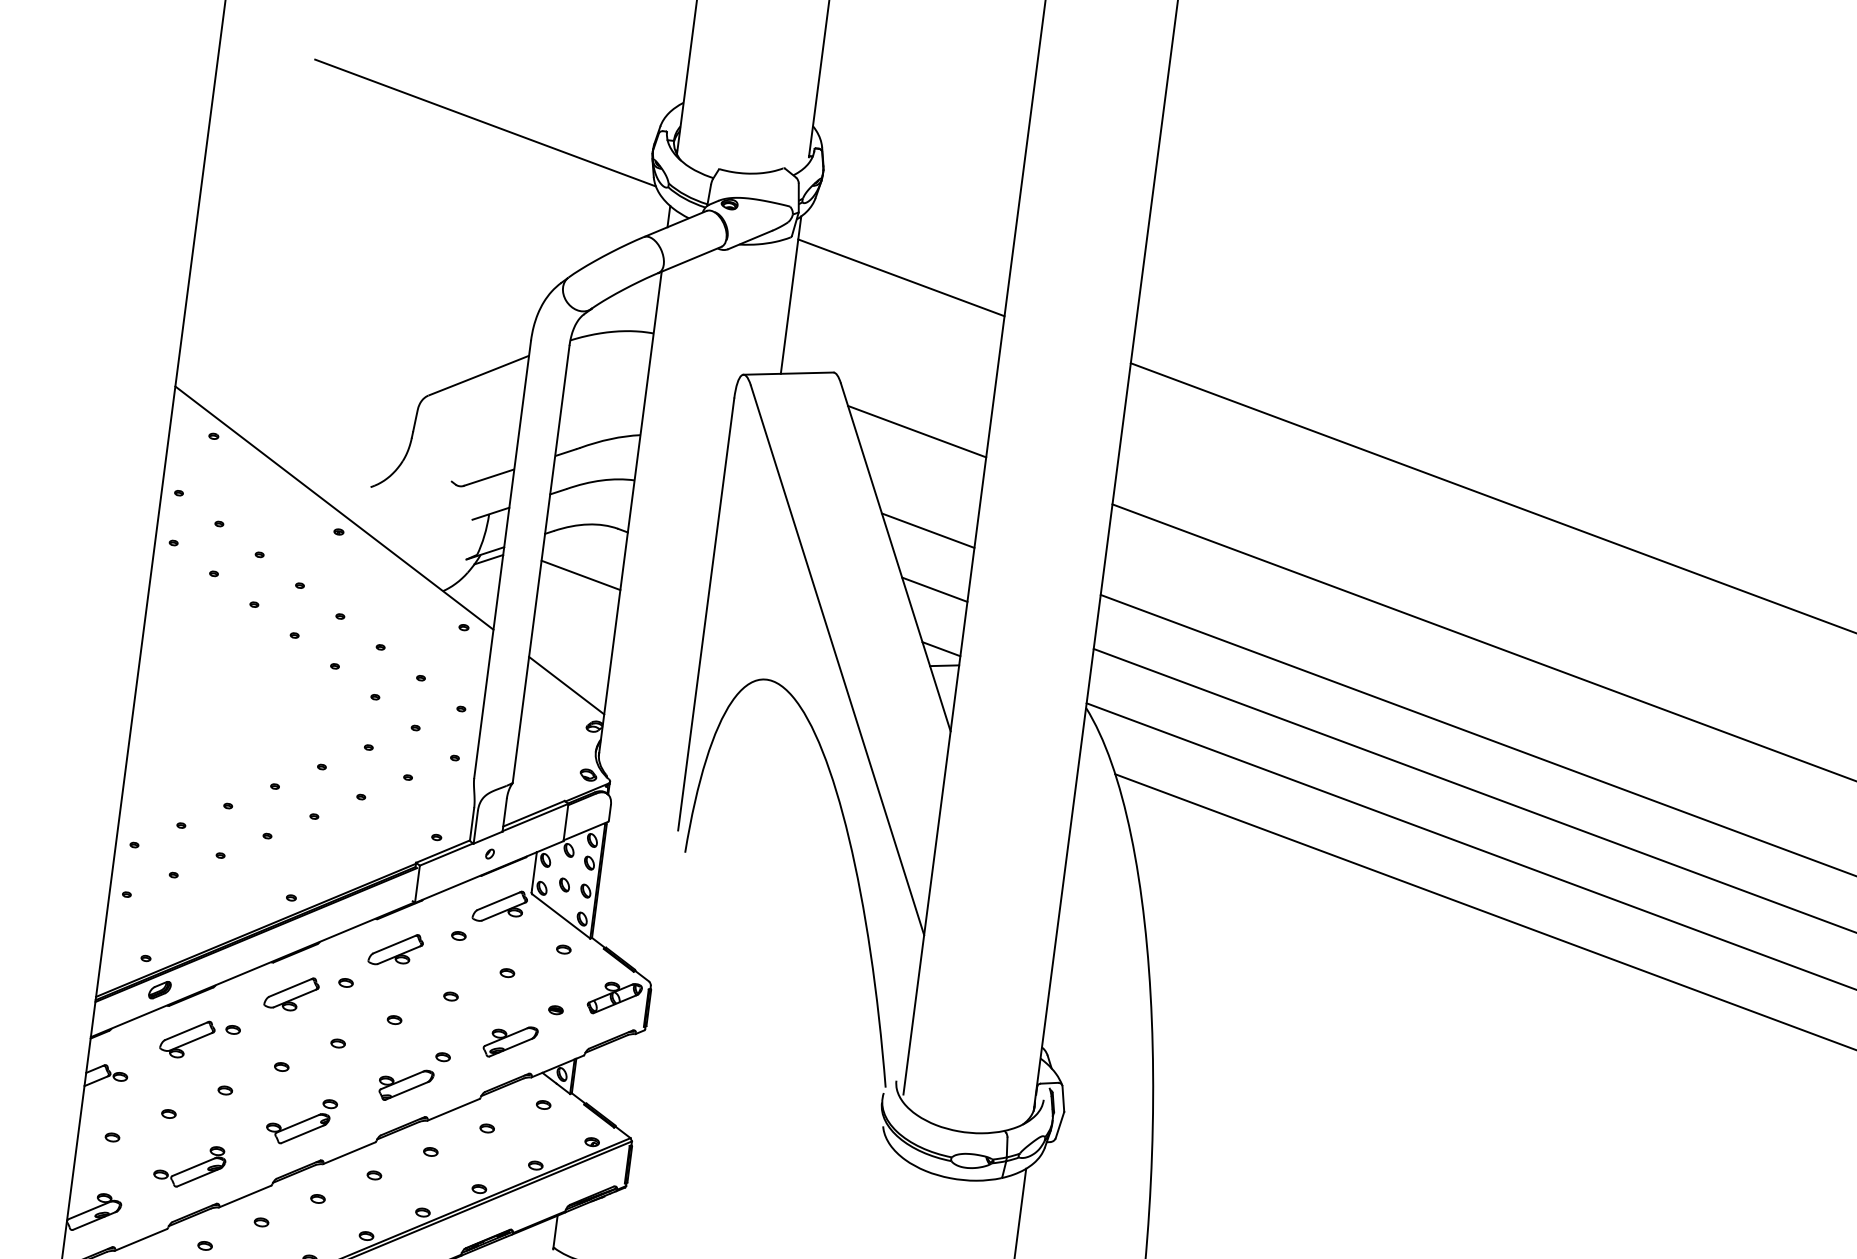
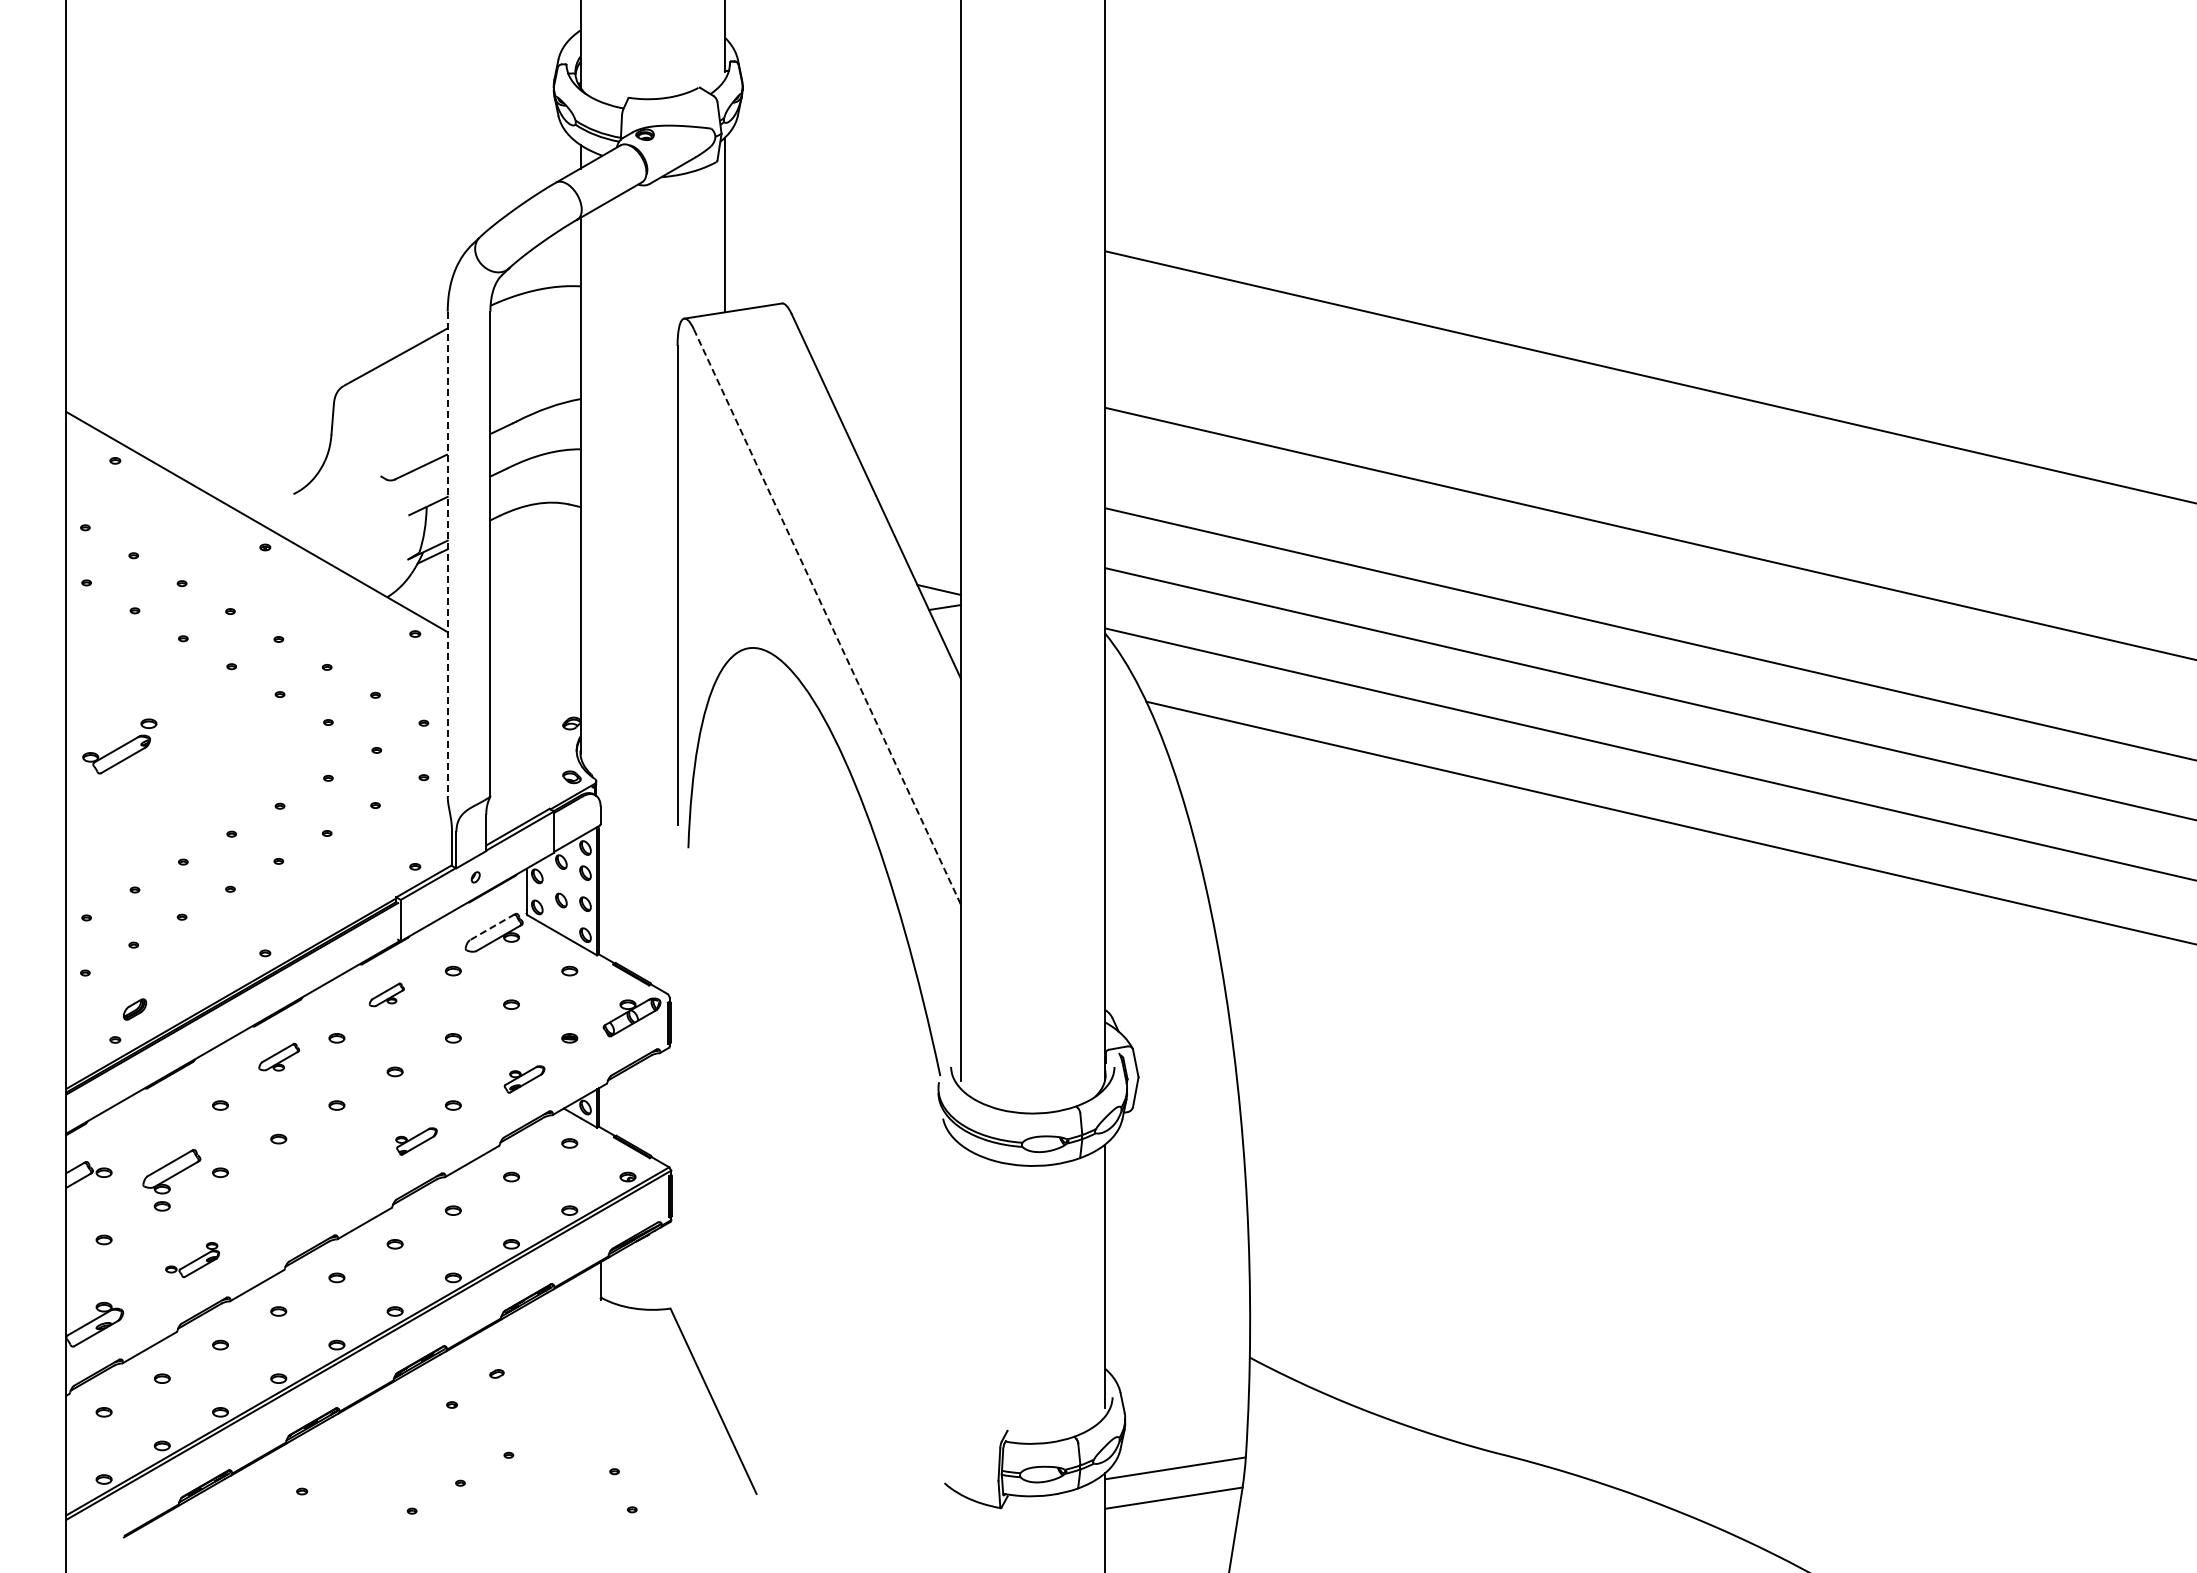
line: (485, 122) -> (367, 80), removed
line: (901, 277) -> (842, 190), removed
line: (916, 431) -> (881, 355), removed
line: (927, 530) -> (907, 462), removed
line: (502, 559) -> (447, 554), solid -> dashed
line: (581, 575) -> (535, 560), removed
line: (934, 589) -> (923, 525), removed
line: (837, 660) -> (827, 616), solid -> dashed
line: (566, 685) -> (535, 682), removed
line: (499, 901) -> (492, 927), solid -> dashed
part: (395, 949) -> (386, 994), size x0.6
part: (159, 990) -> (134, 1009), moved
part: (291, 993) -> (278, 1057), size x0.7
part: (187, 1038) -> (171, 1171), moved
part: (510, 1042) -> (524, 1079), size x0.7
part: (405, 1085) -> (416, 1141), size x0.7
part: (301, 1121) -> (119, 746), moved
part: (189, 1165) -> (192, 1259), size x0.7

